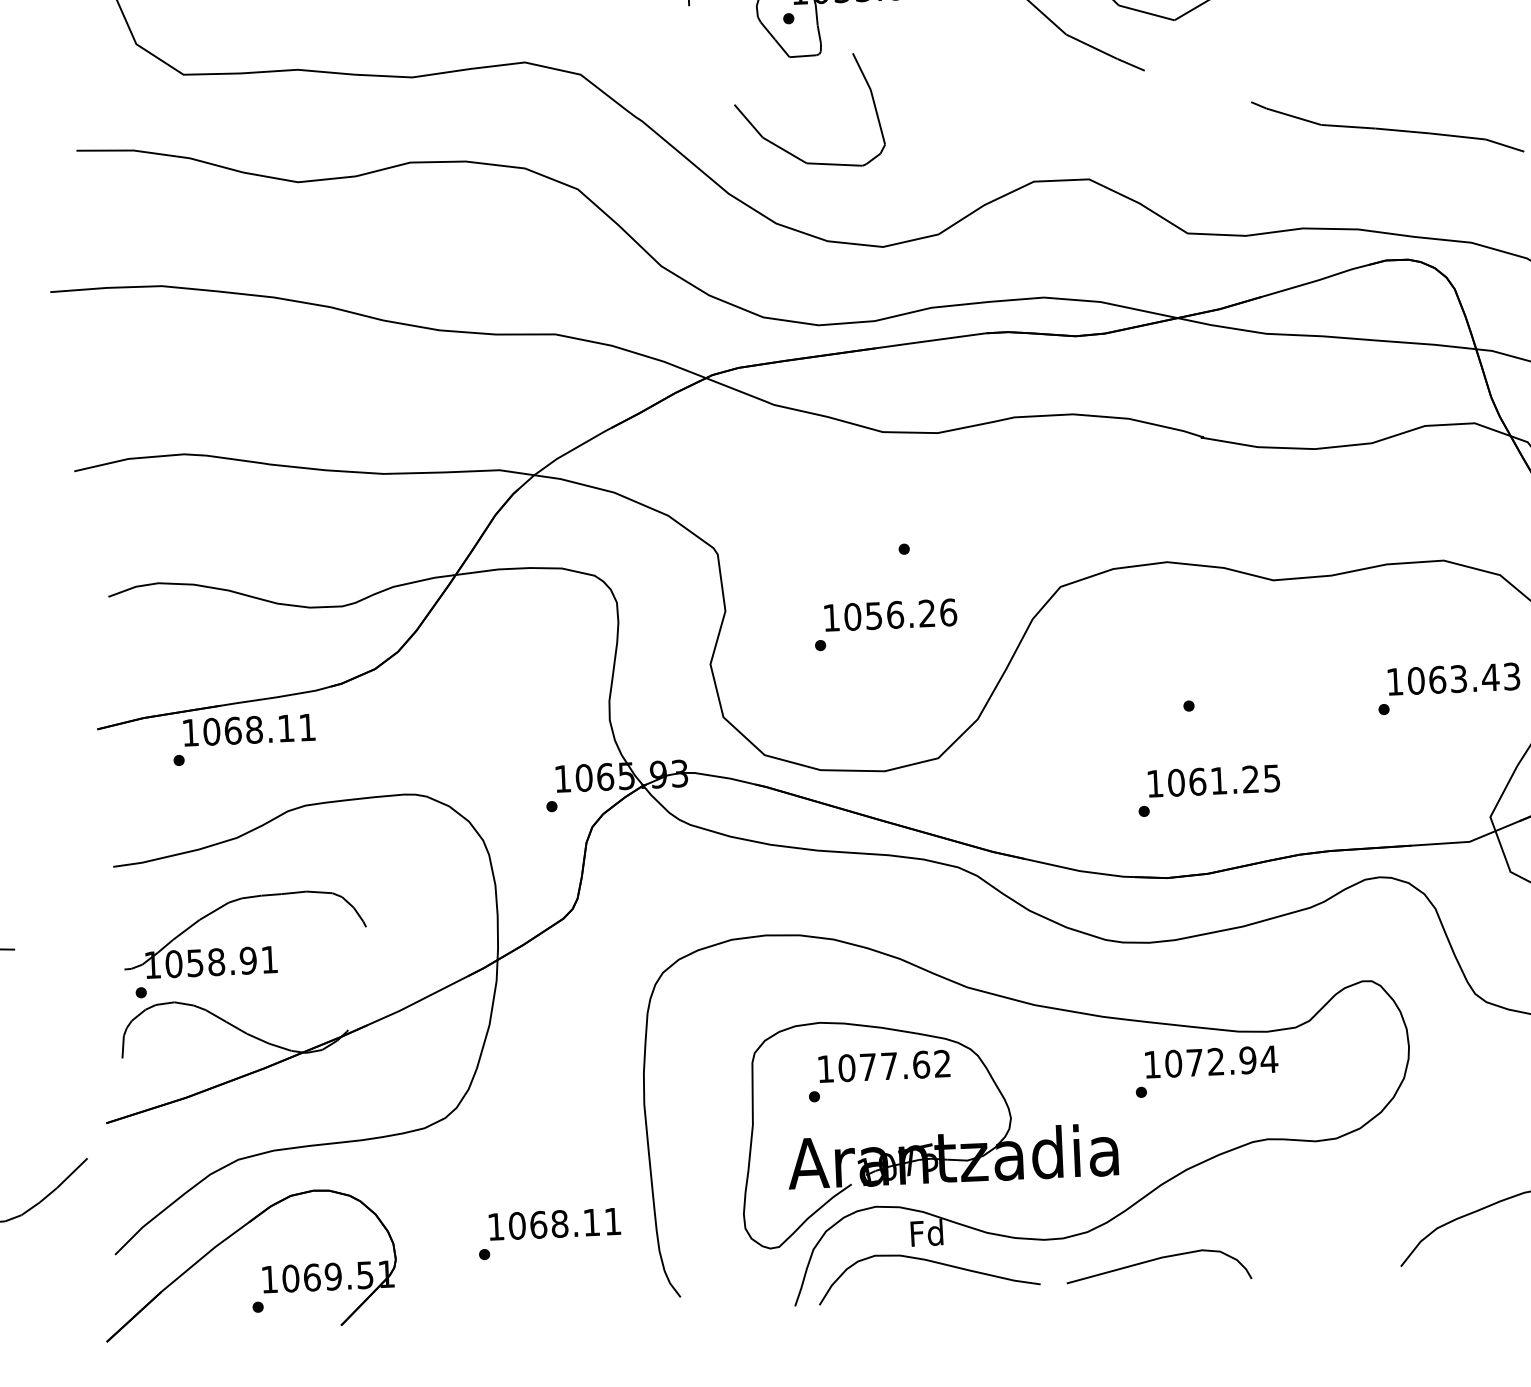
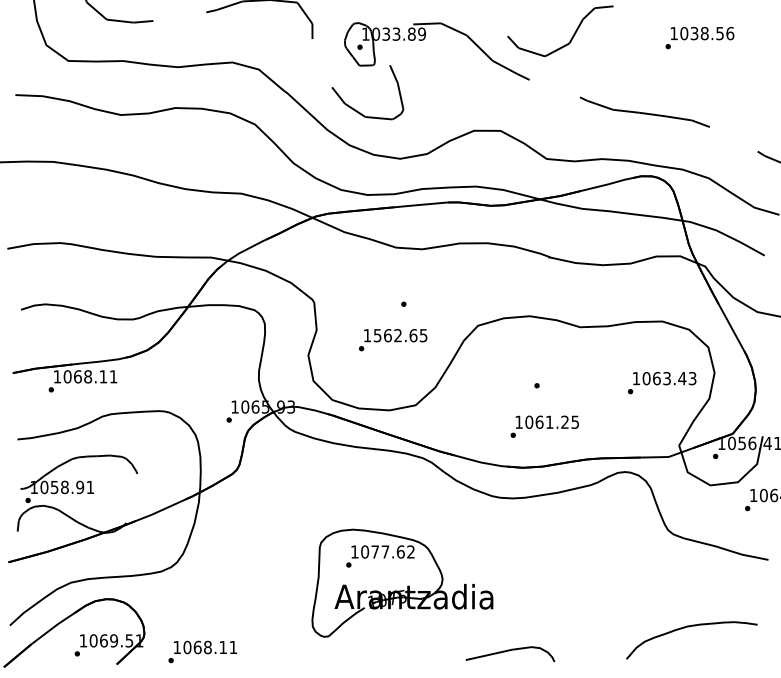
text: (900, 614) -> (400, 335), 1056.26 -> 1562.65
part: (1047, 1010) -> (462, 528), removed
text: (548, 1232) -> (202, 651), moved

